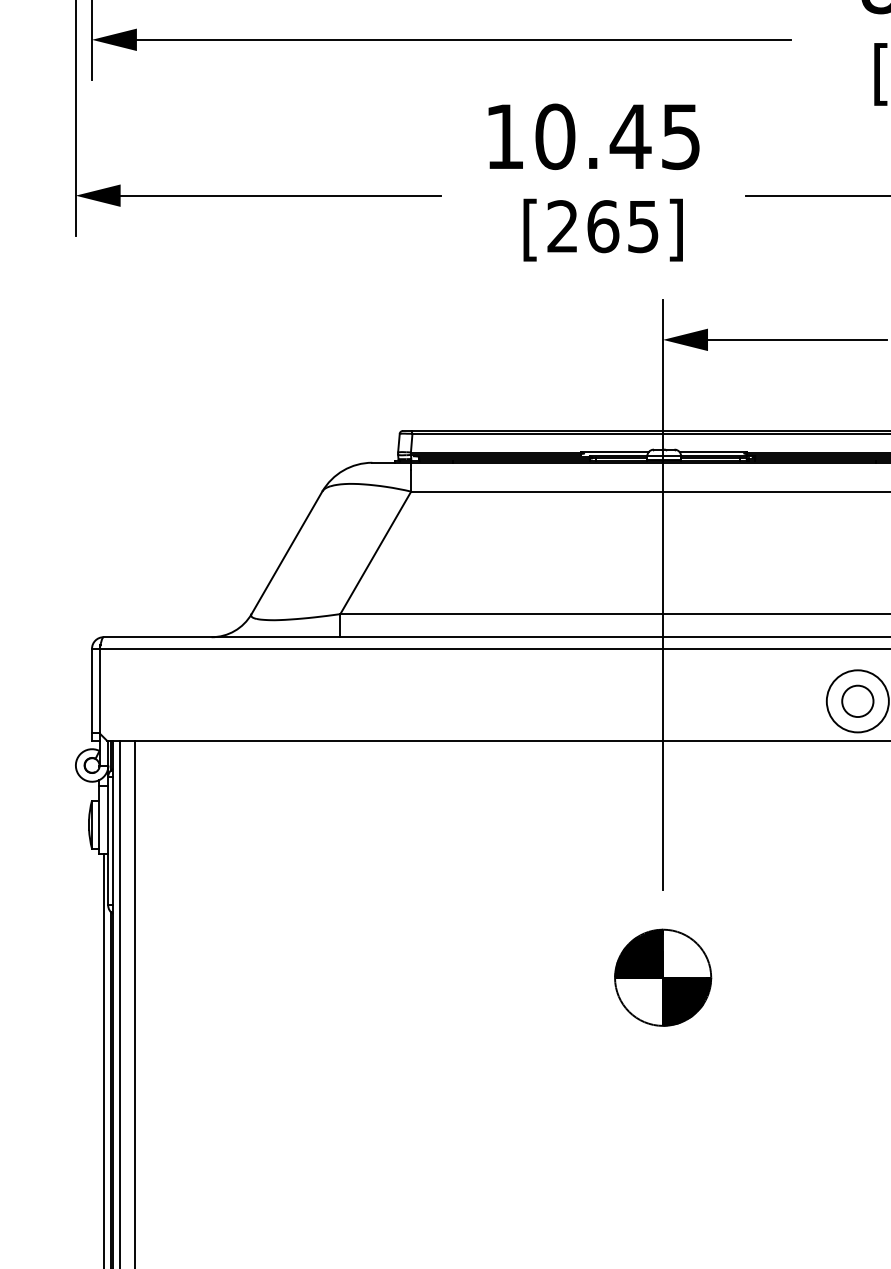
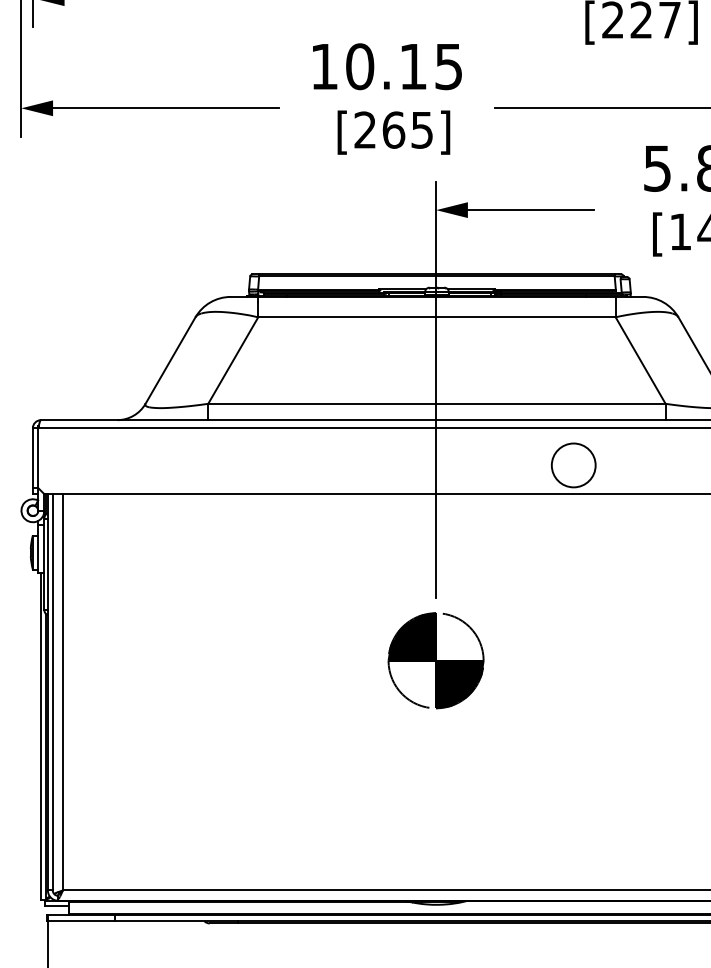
text: (630, 136) -> (413, 66), 10.45 -> 10.15
circle: (857, 701) -> (573, 465), removed
part: (663, 977) -> (436, 660), size x1.4

